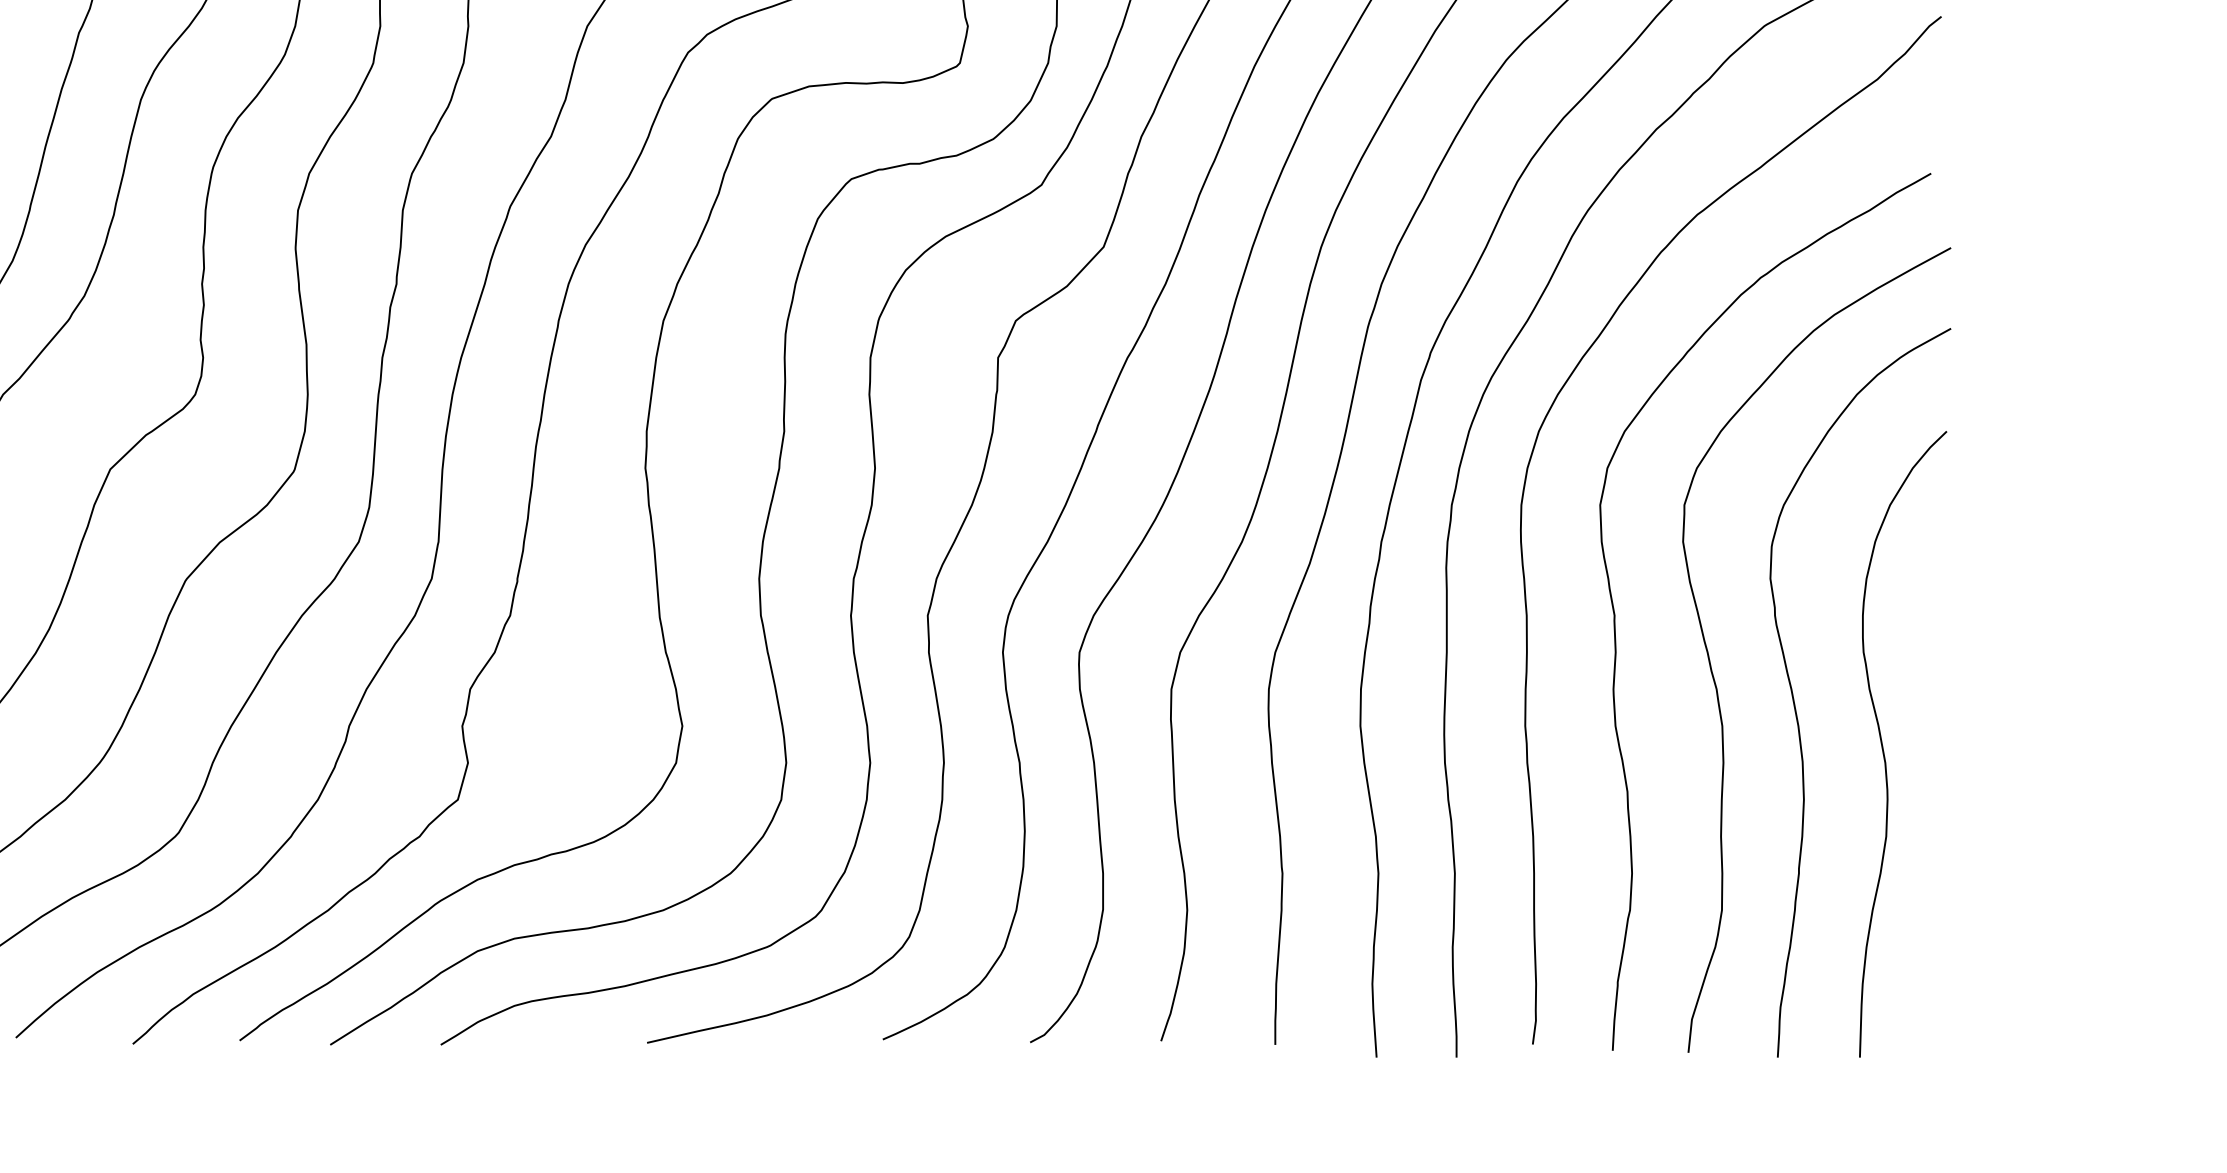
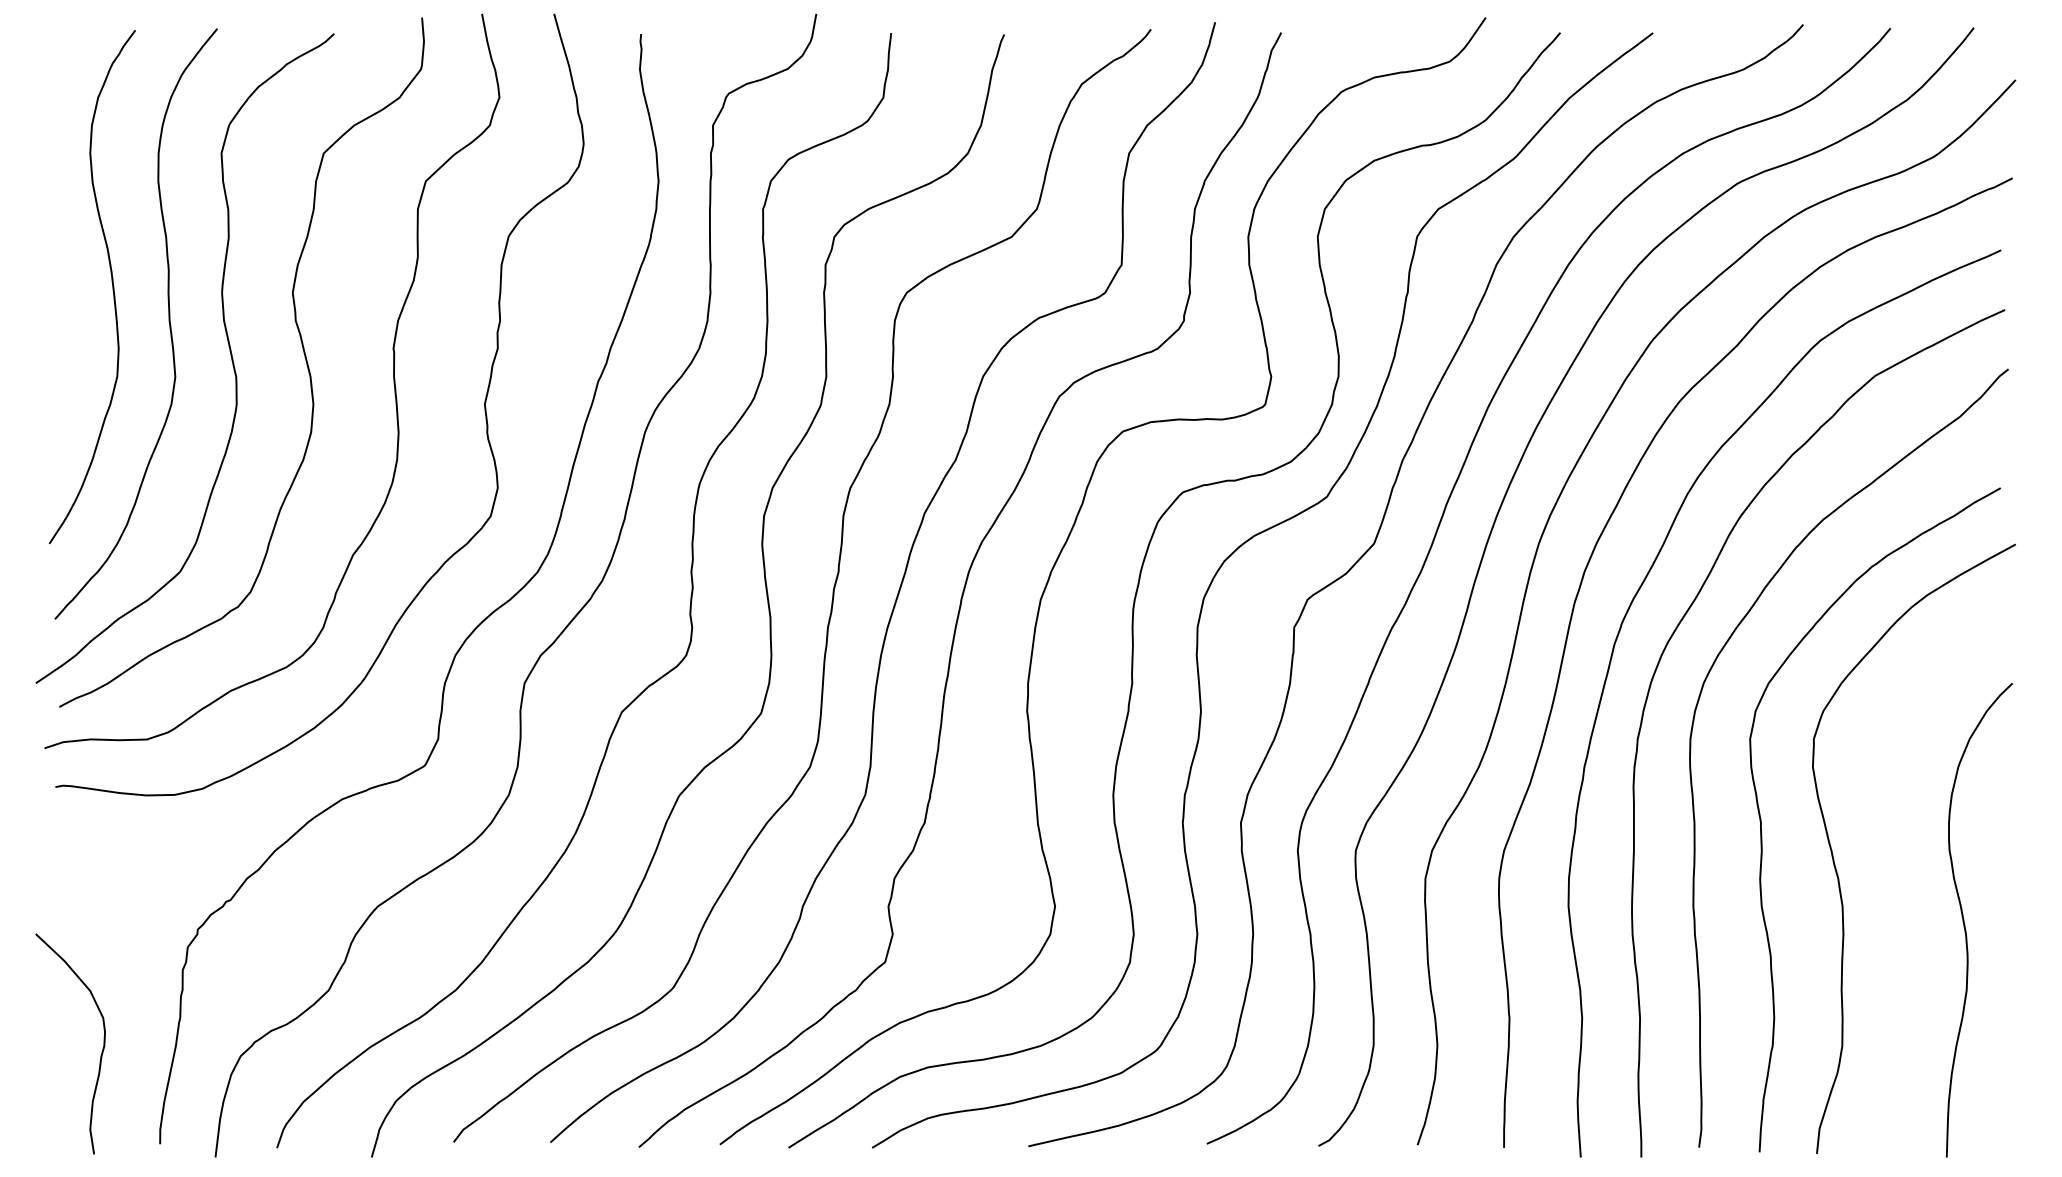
curve: (1796, 704) -> (1898, 890), removed

